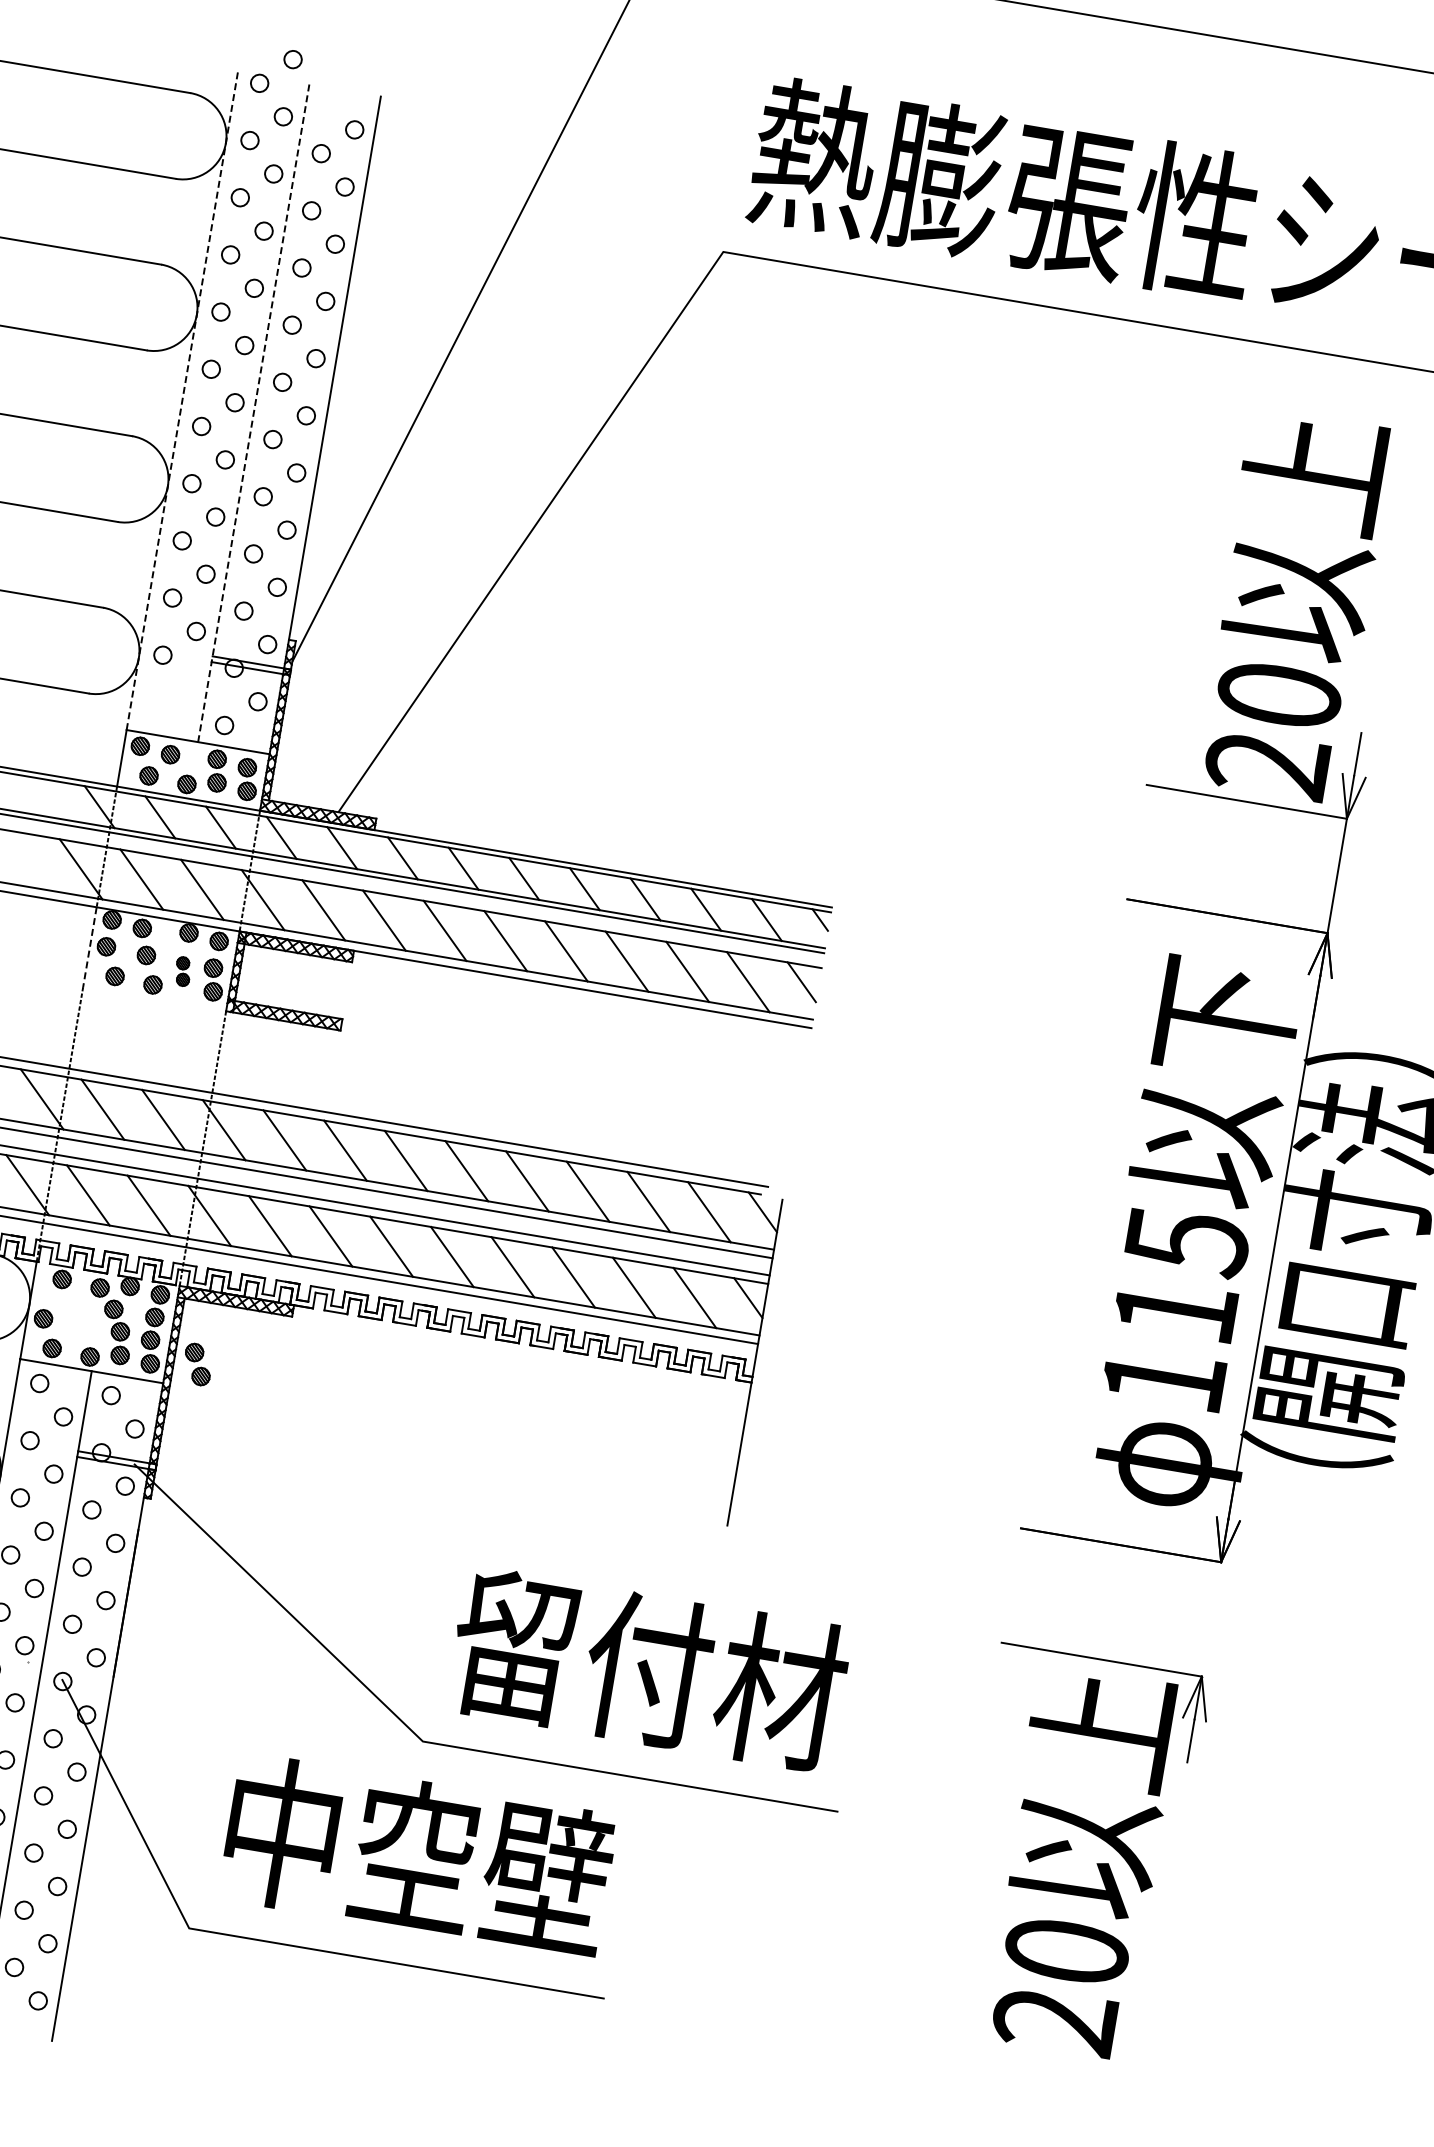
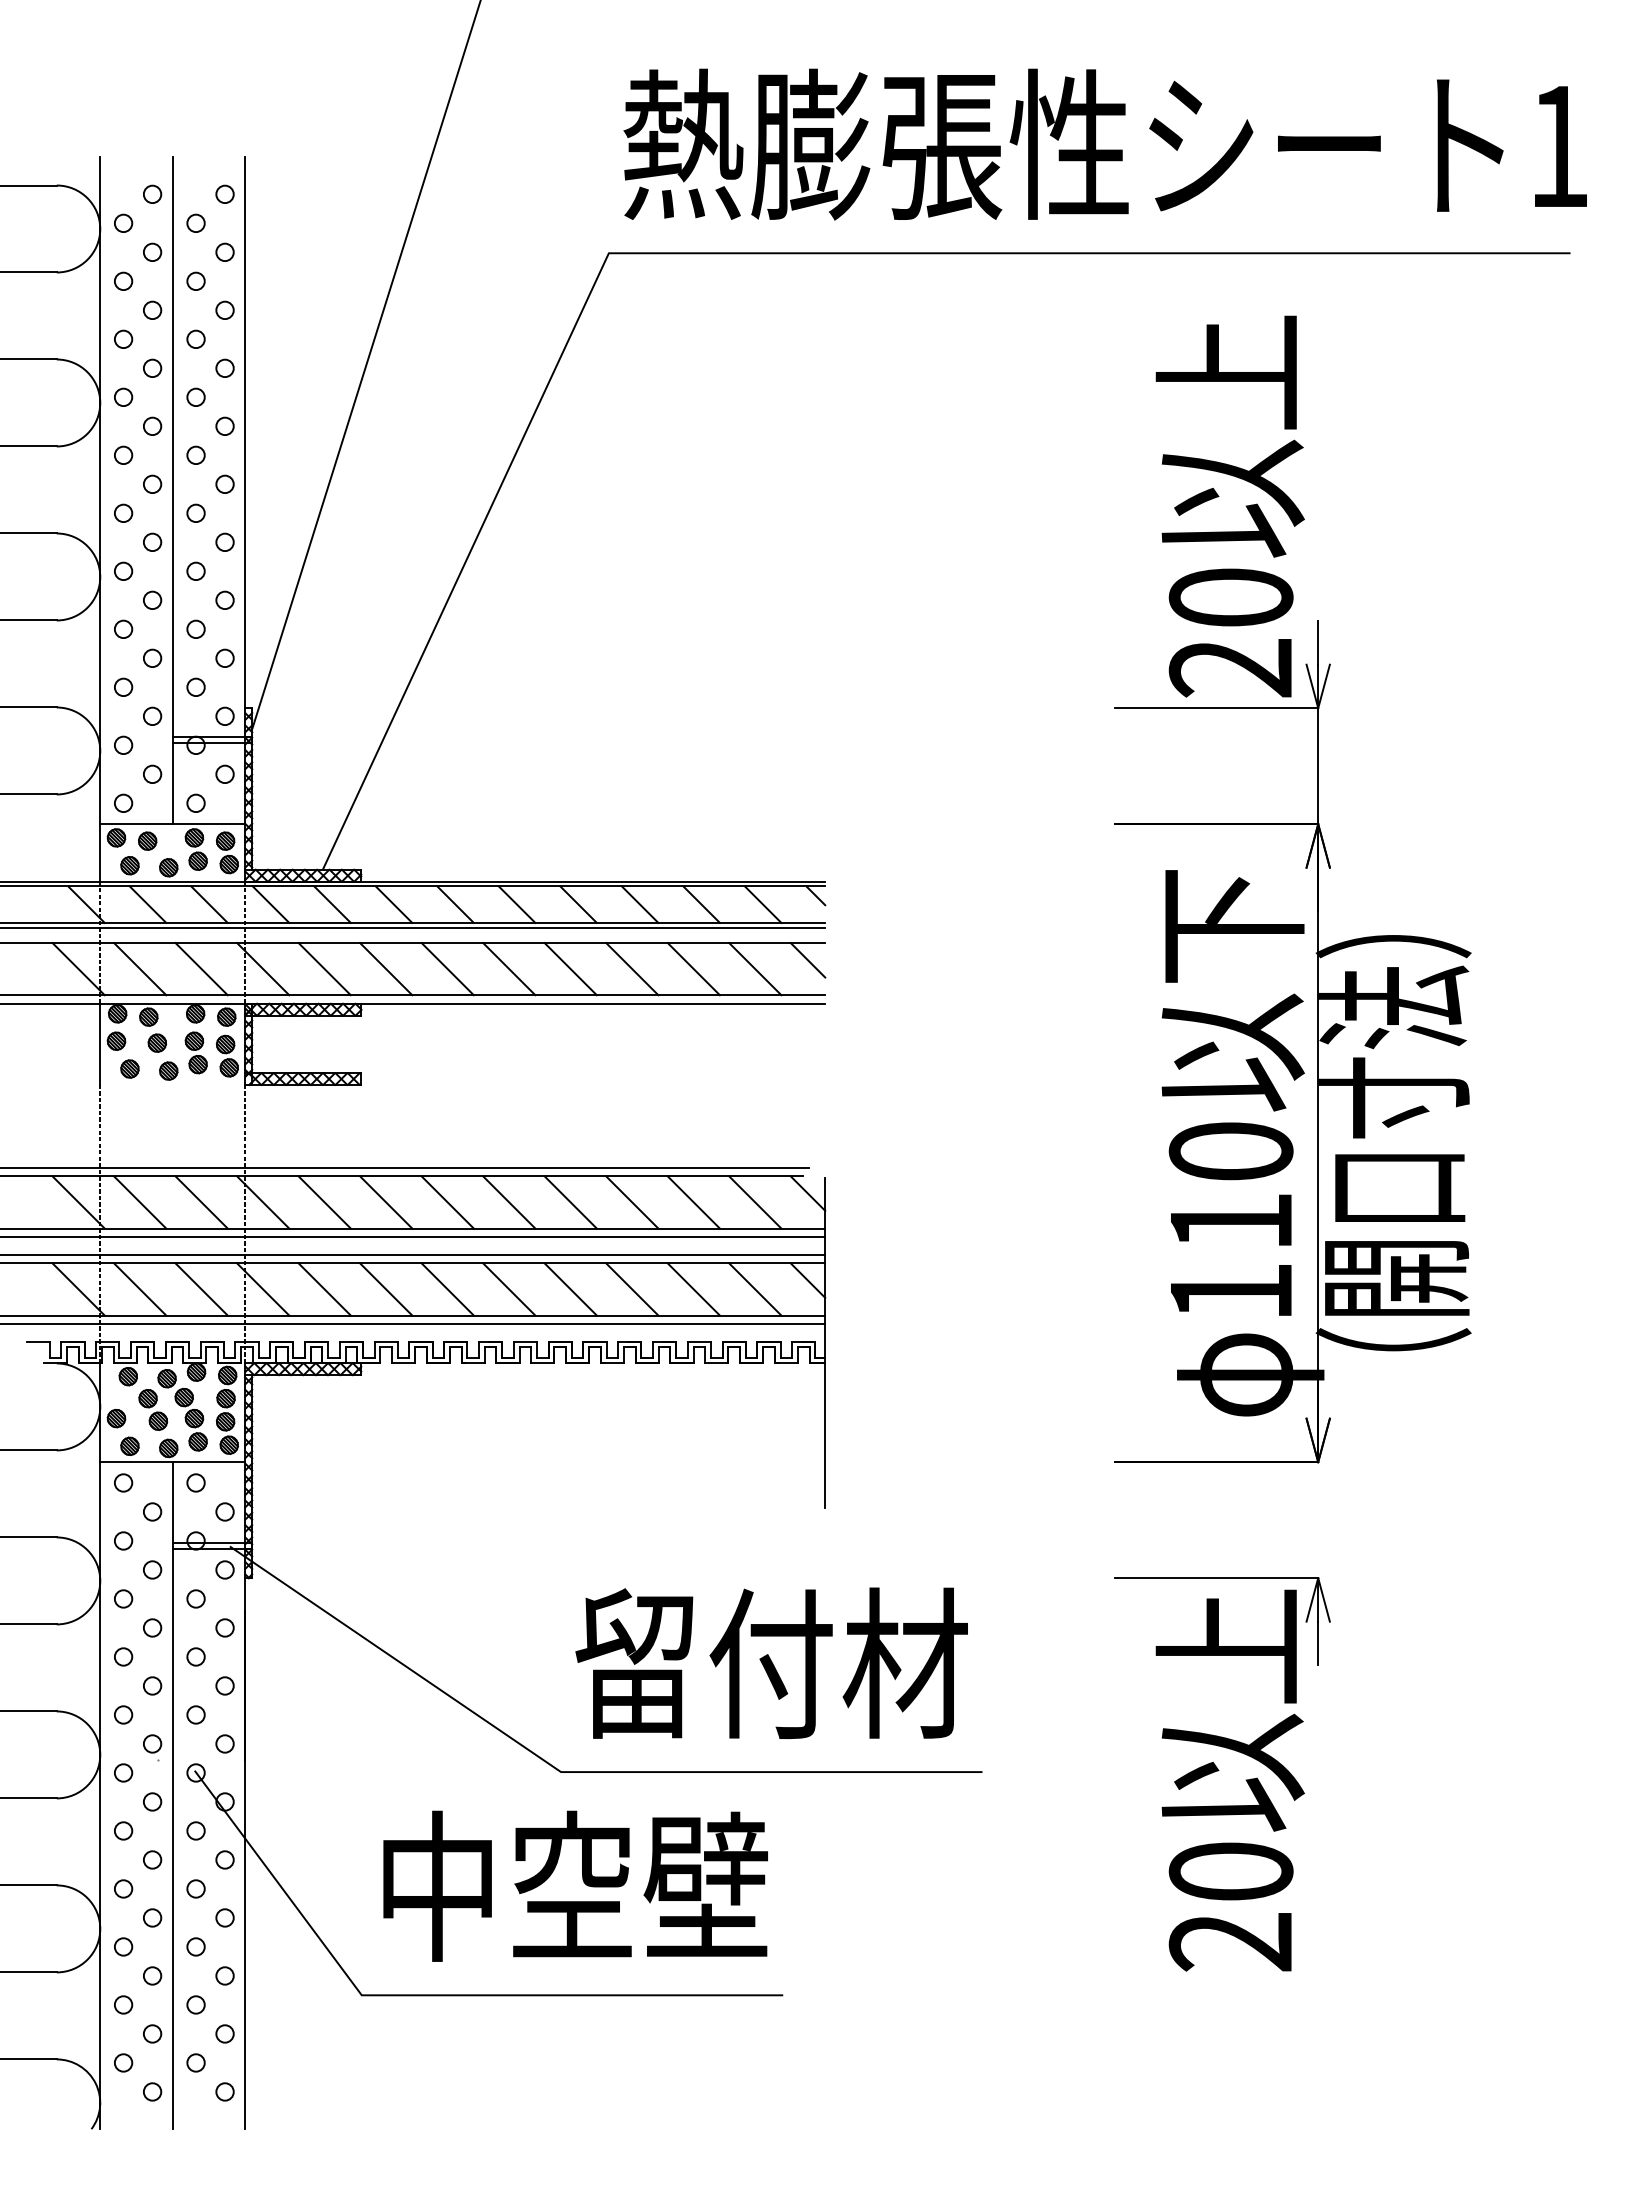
part: (236, 350) -> (145, 490), moved
line: (182, 402) -> (100, 491), dashed -> solid
line: (253, 414) -> (172, 491), dashed -> solid
line: (90, 947) -> (100, 1044), dashed -> solid
part: (182, 971) -> (195, 1052), size x1.43
text: (1186, 1242) -> (1230, 1152), 115 -> 110
part: (198, 1364) -> (153, 1409), moved

